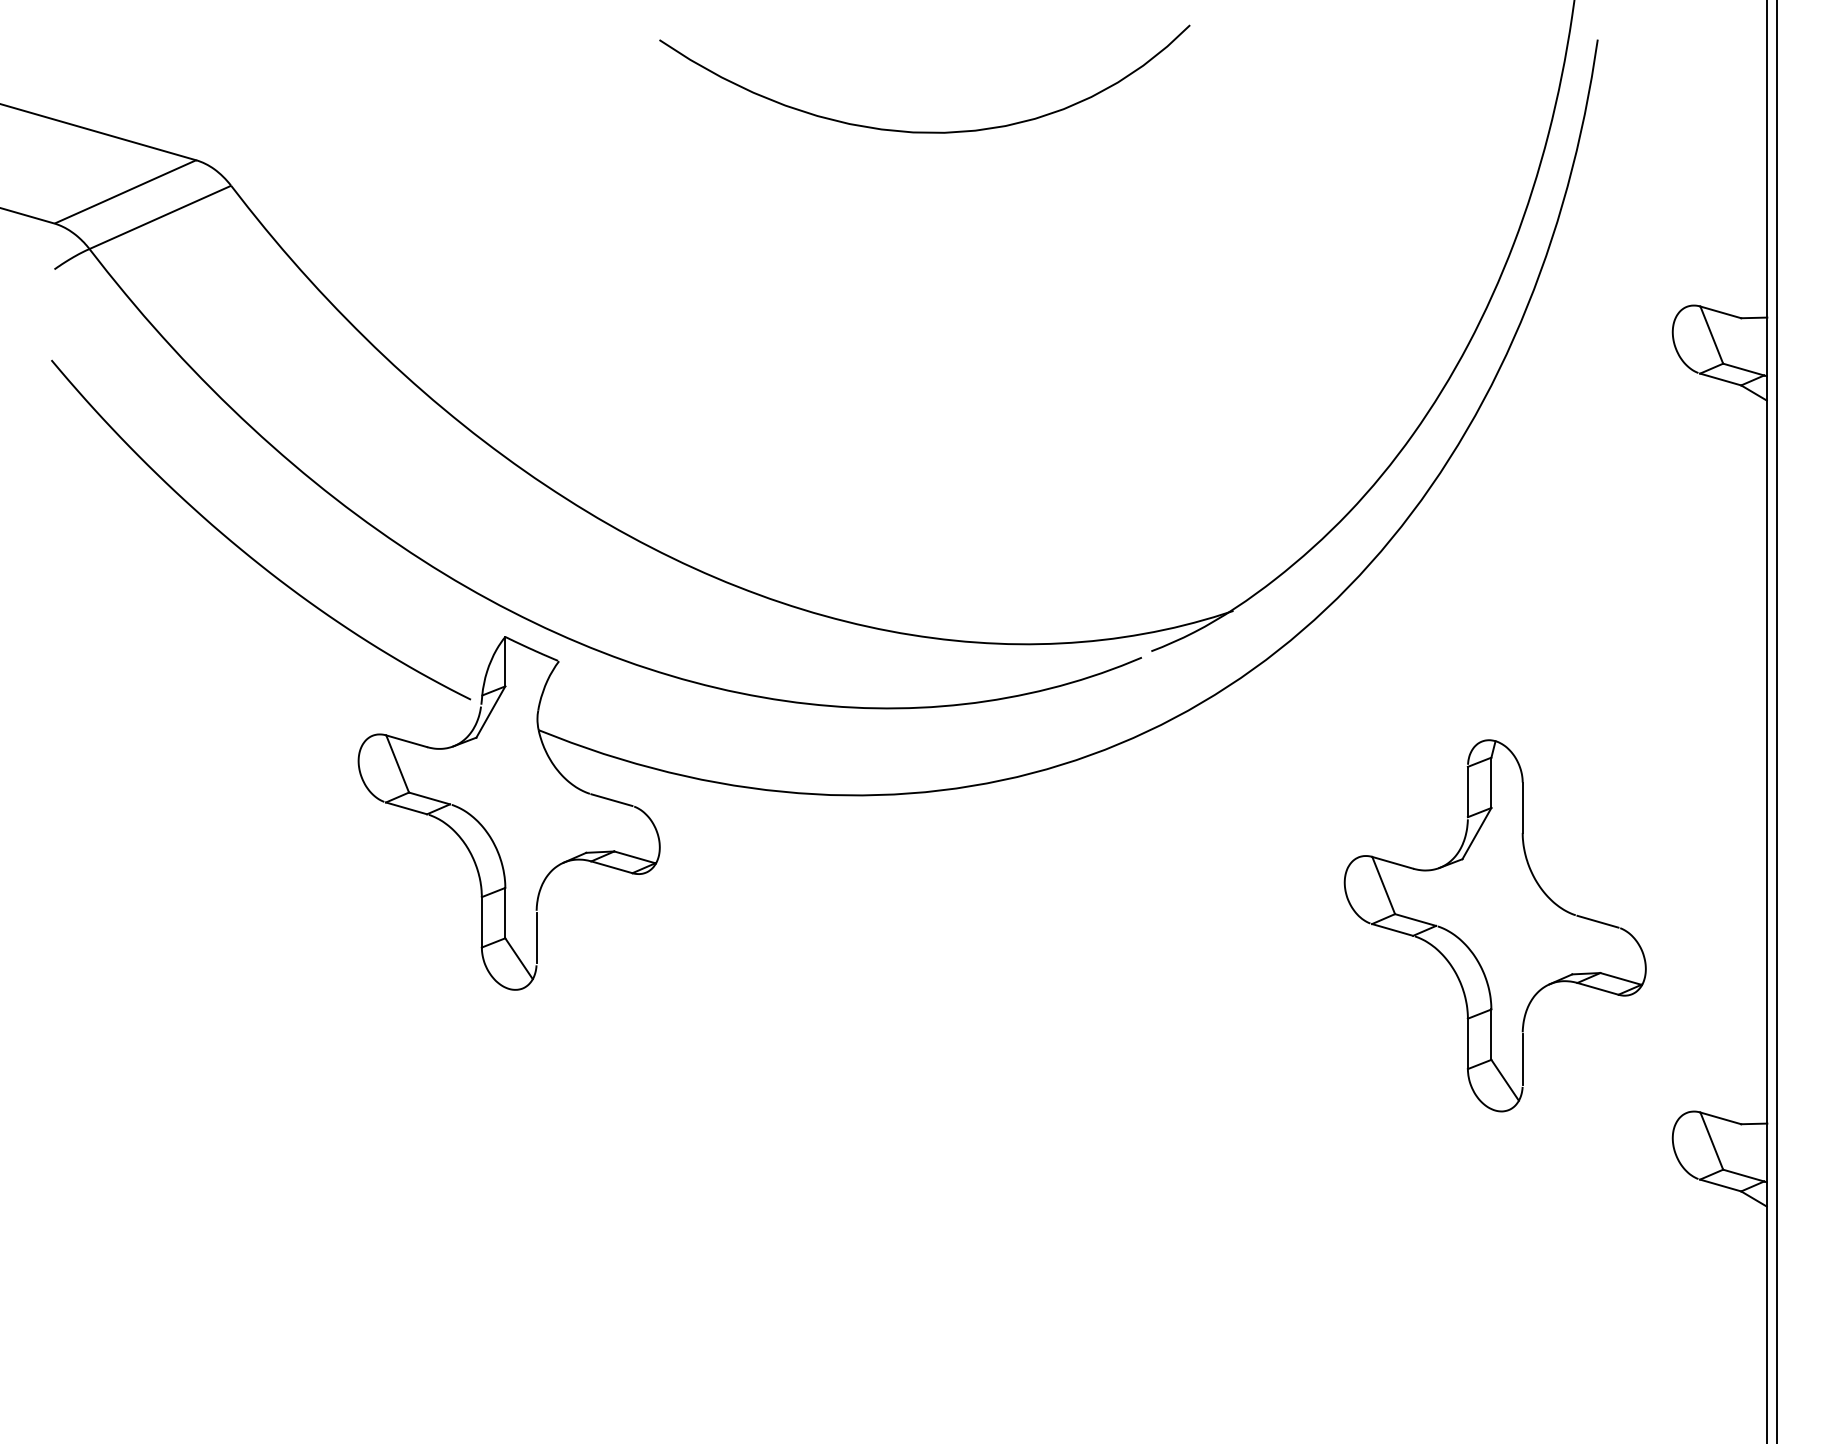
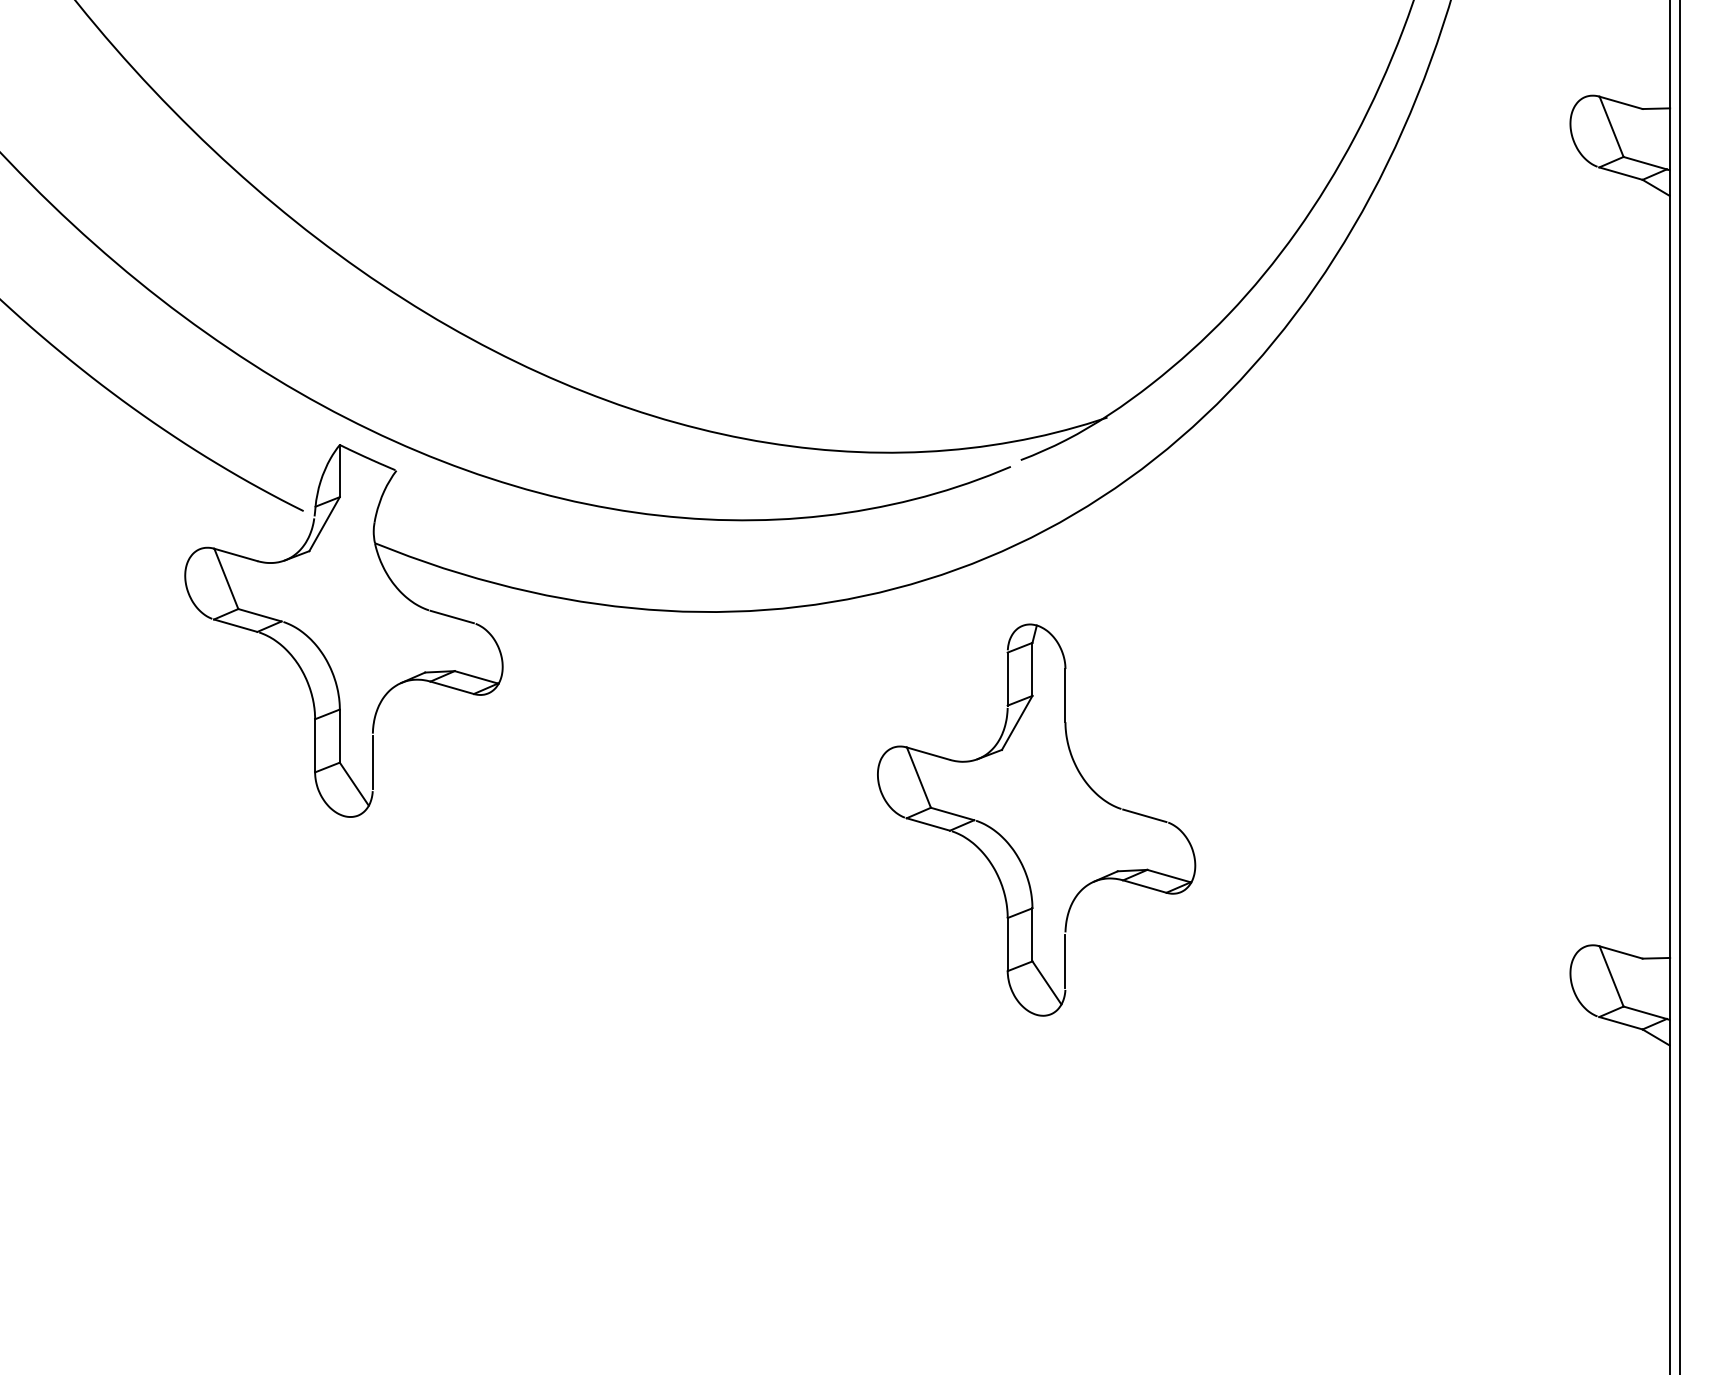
part: (1470, 948) -> (1010, 844), moved

